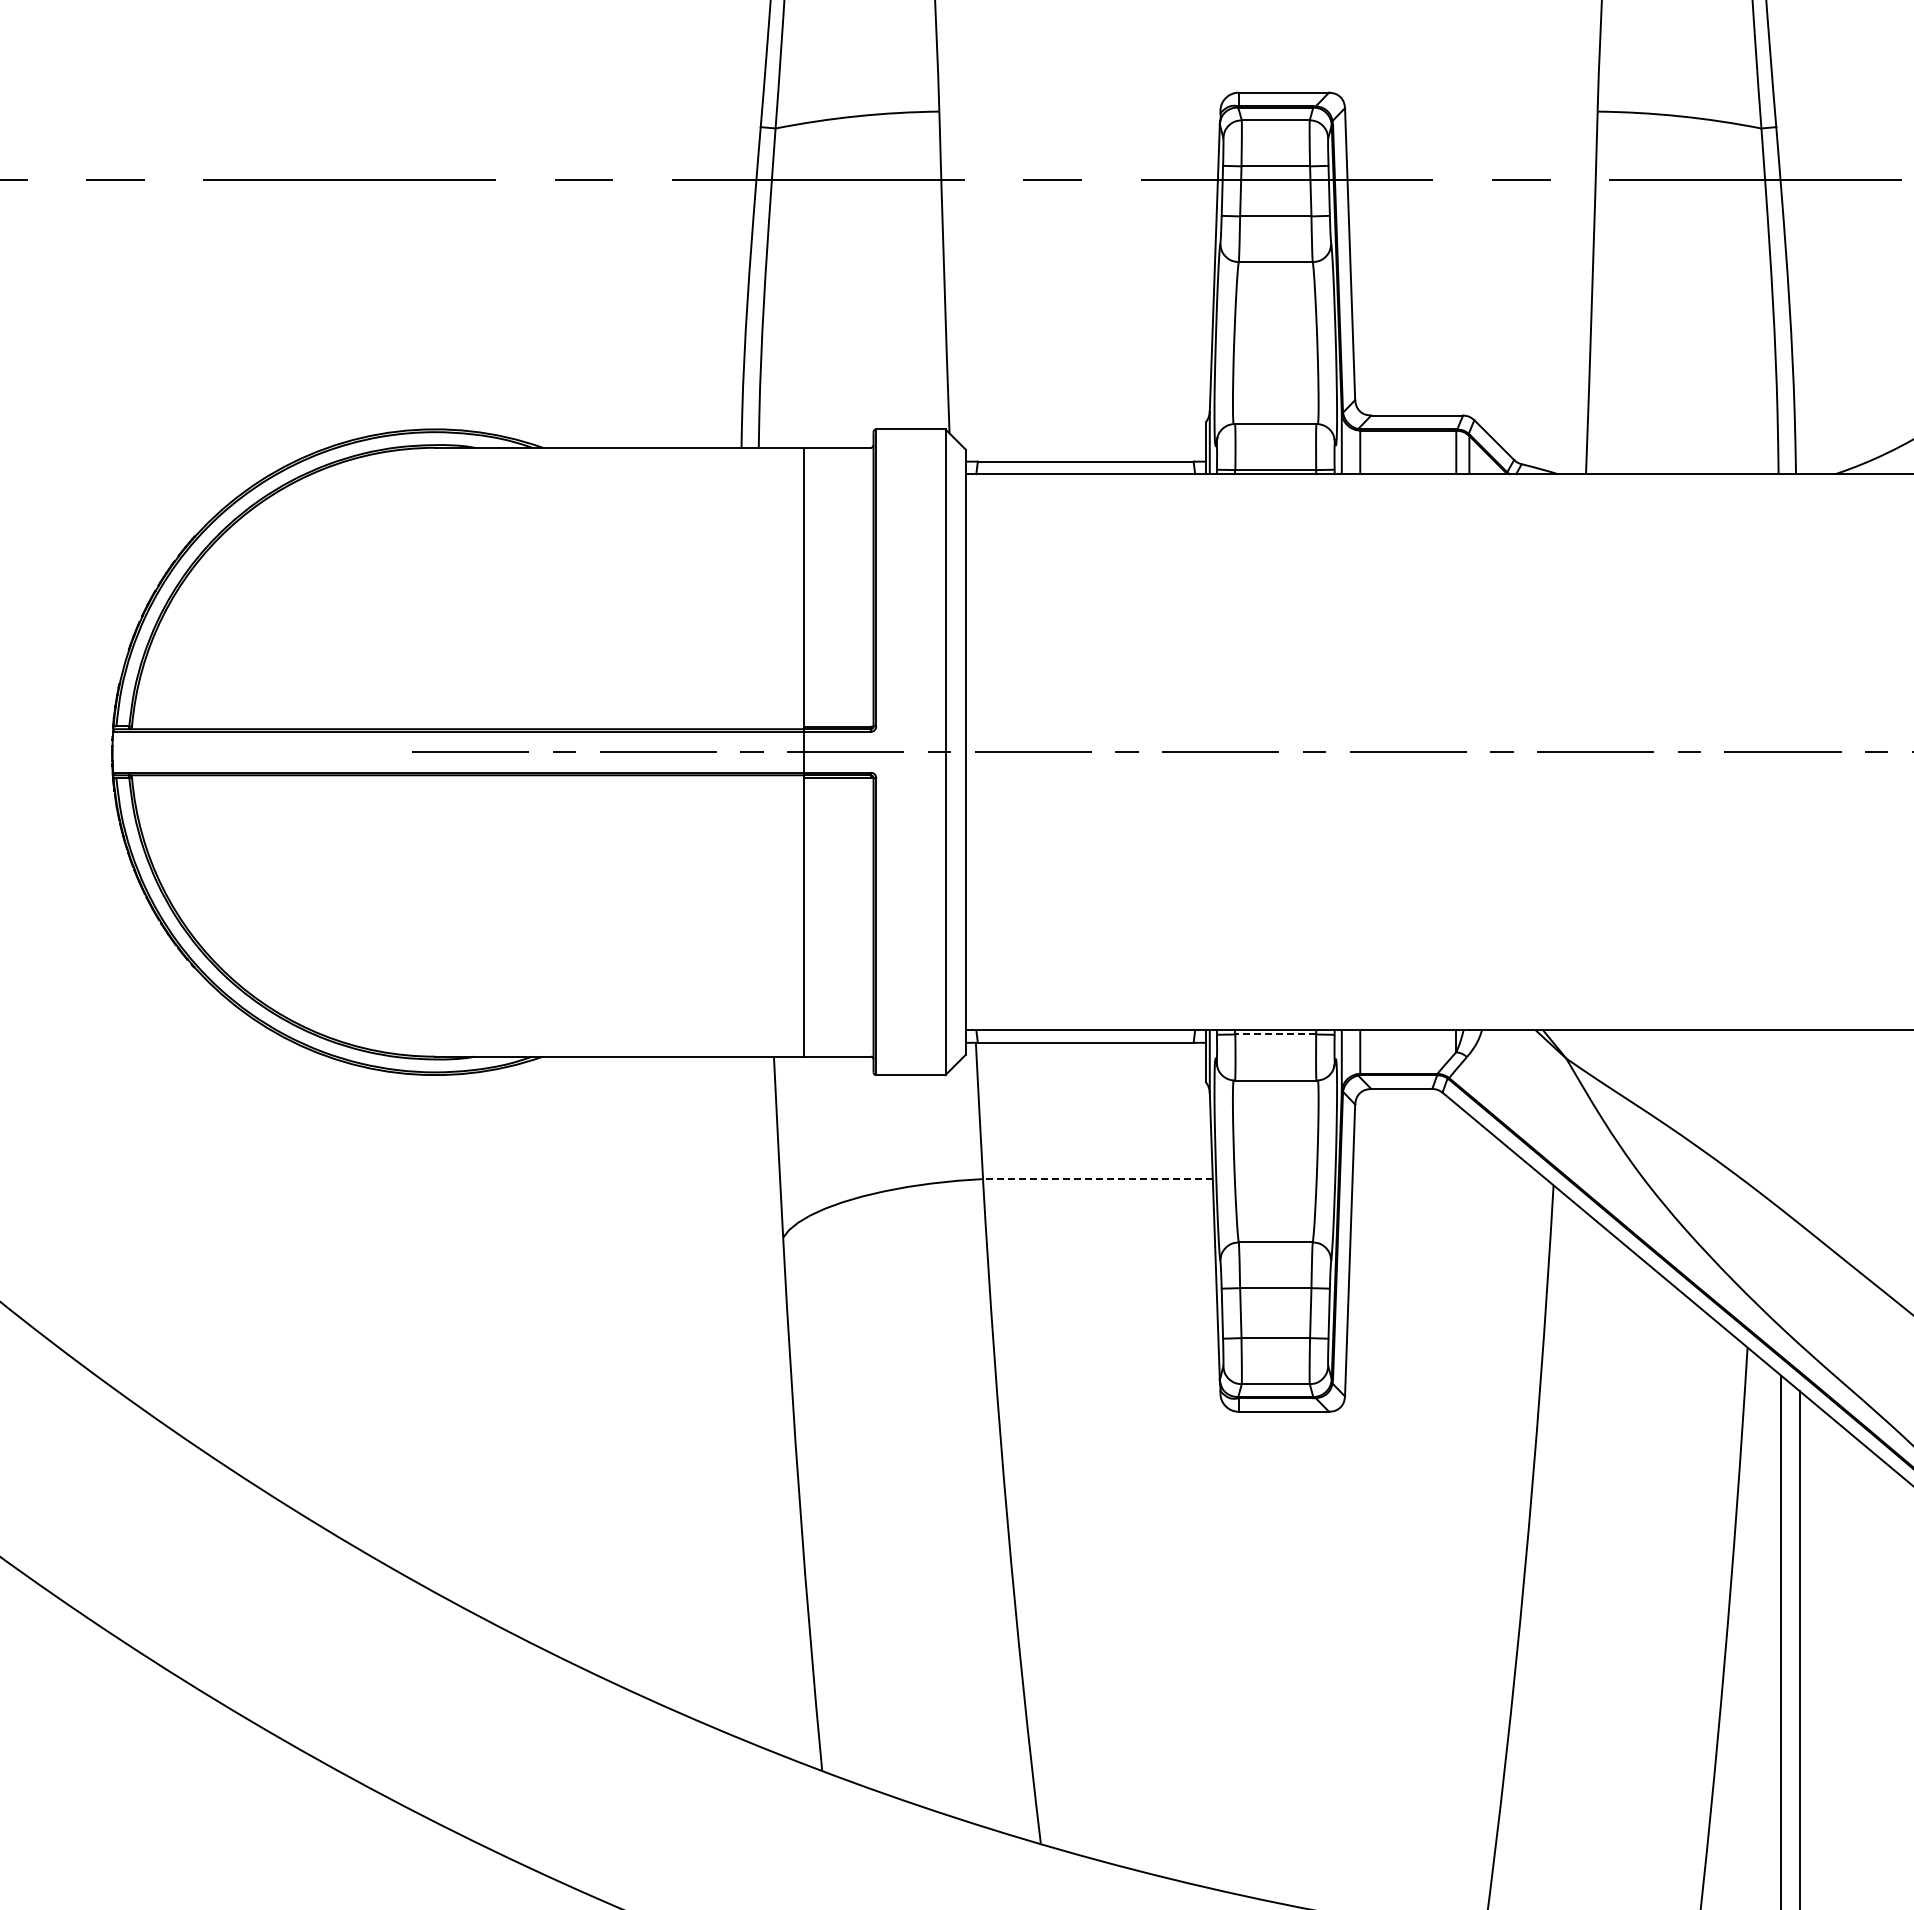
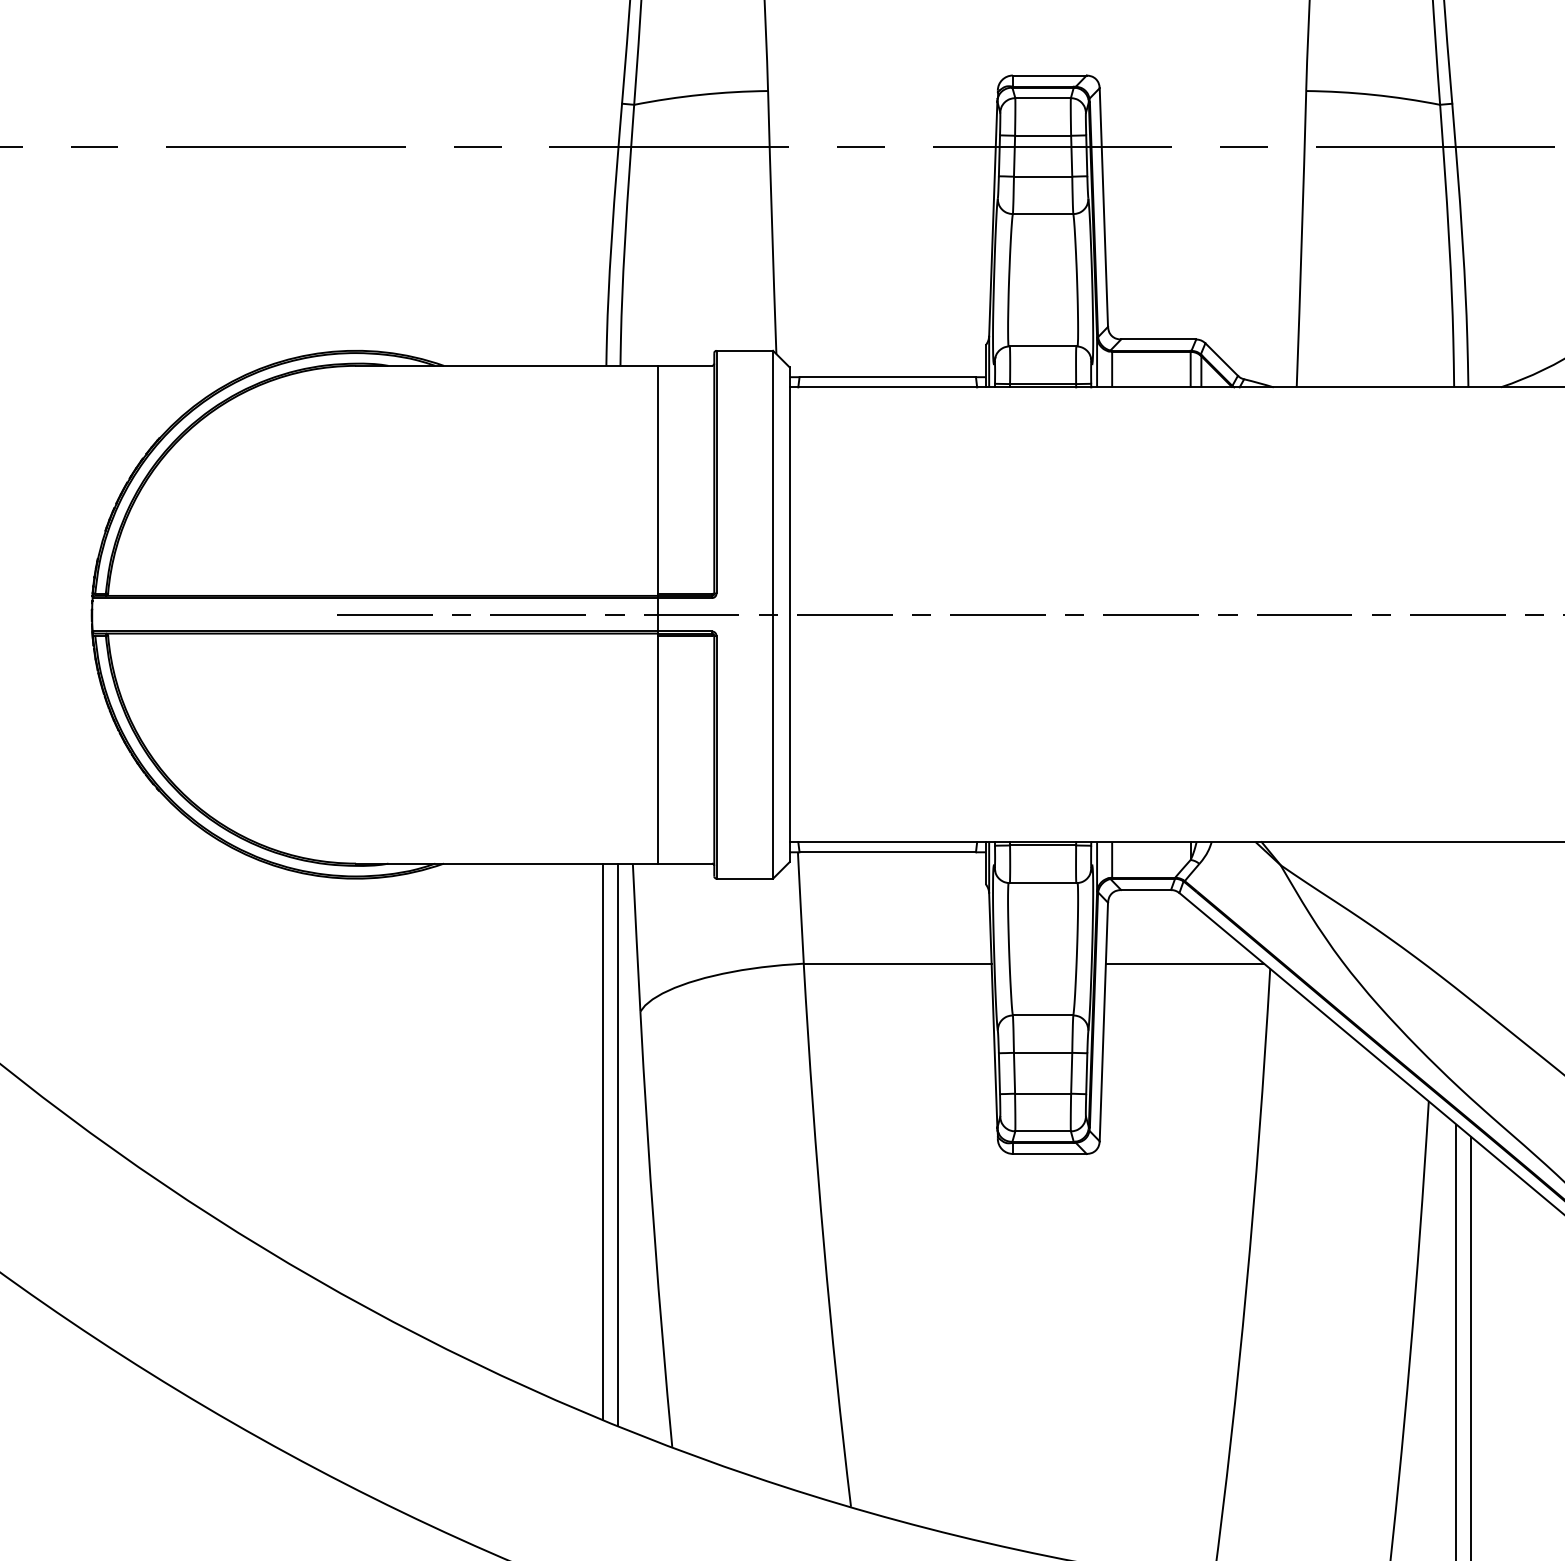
line: (1275, 1034) -> (1042, 845), dashed -> solid
line: (1097, 1179) -> (897, 964), dashed -> solid
line: (1449, 1179) -> (1185, 964), added
line: (737, 1396) -> (603, 1141), added
line: (755, 1400) -> (617, 1144), added

